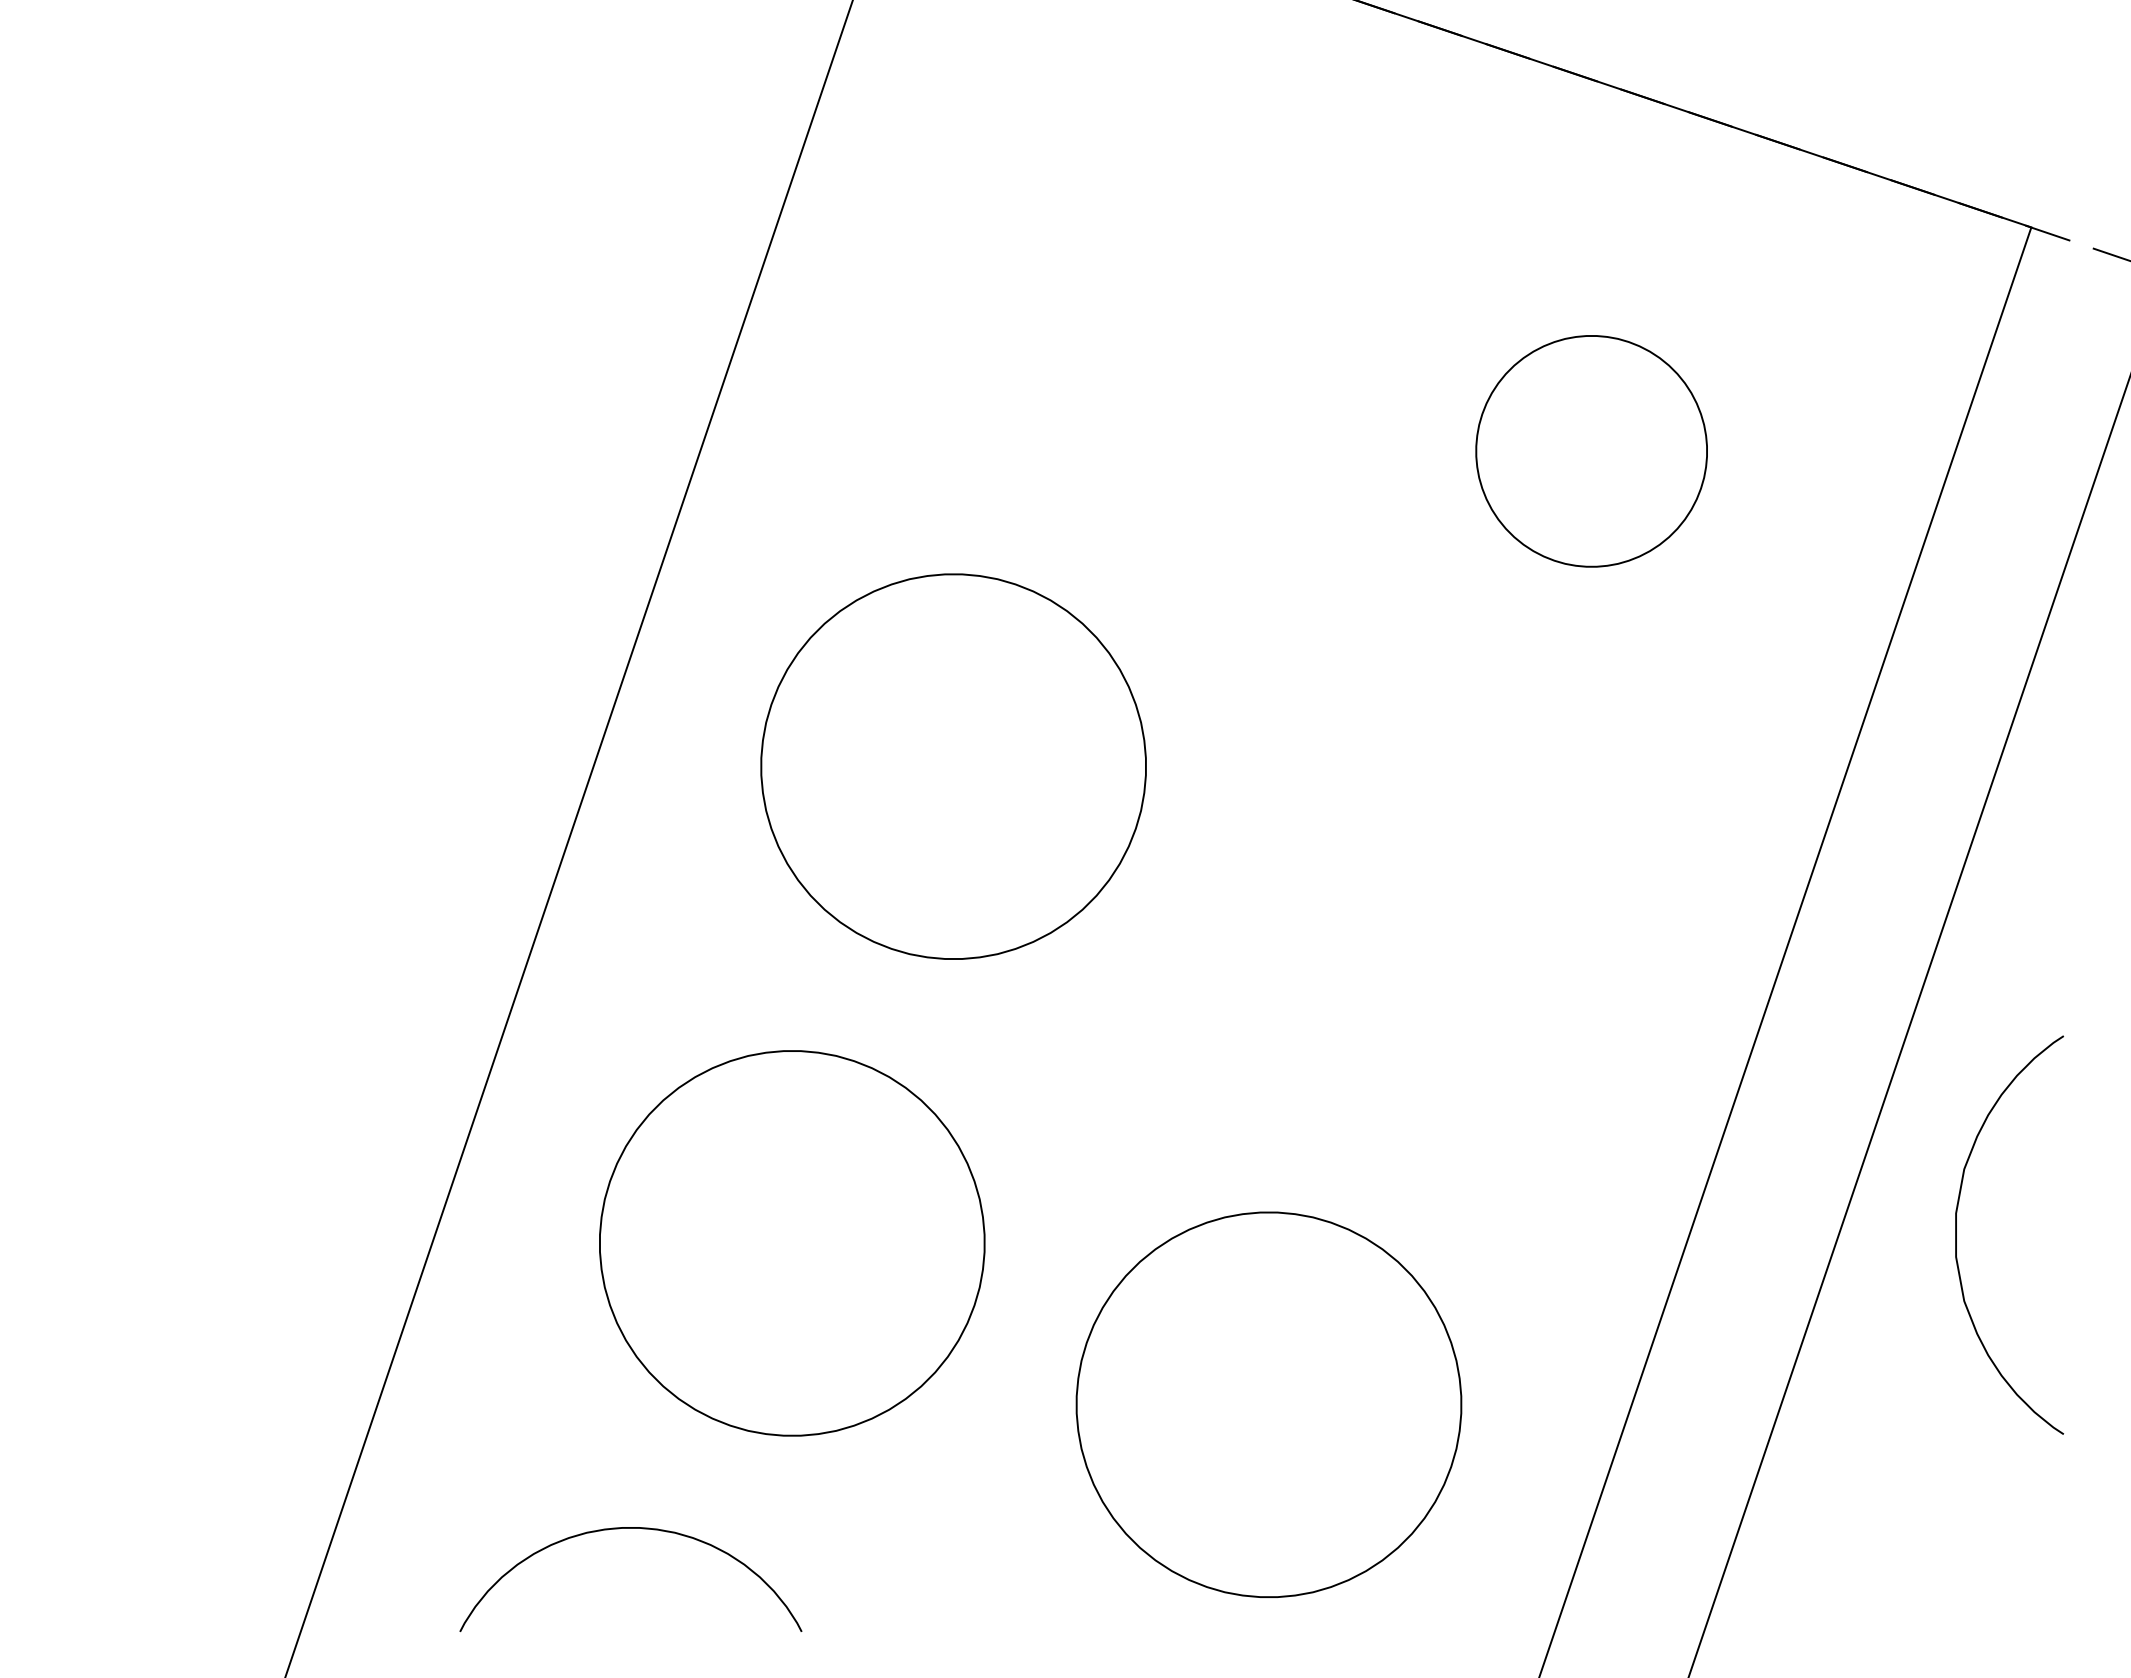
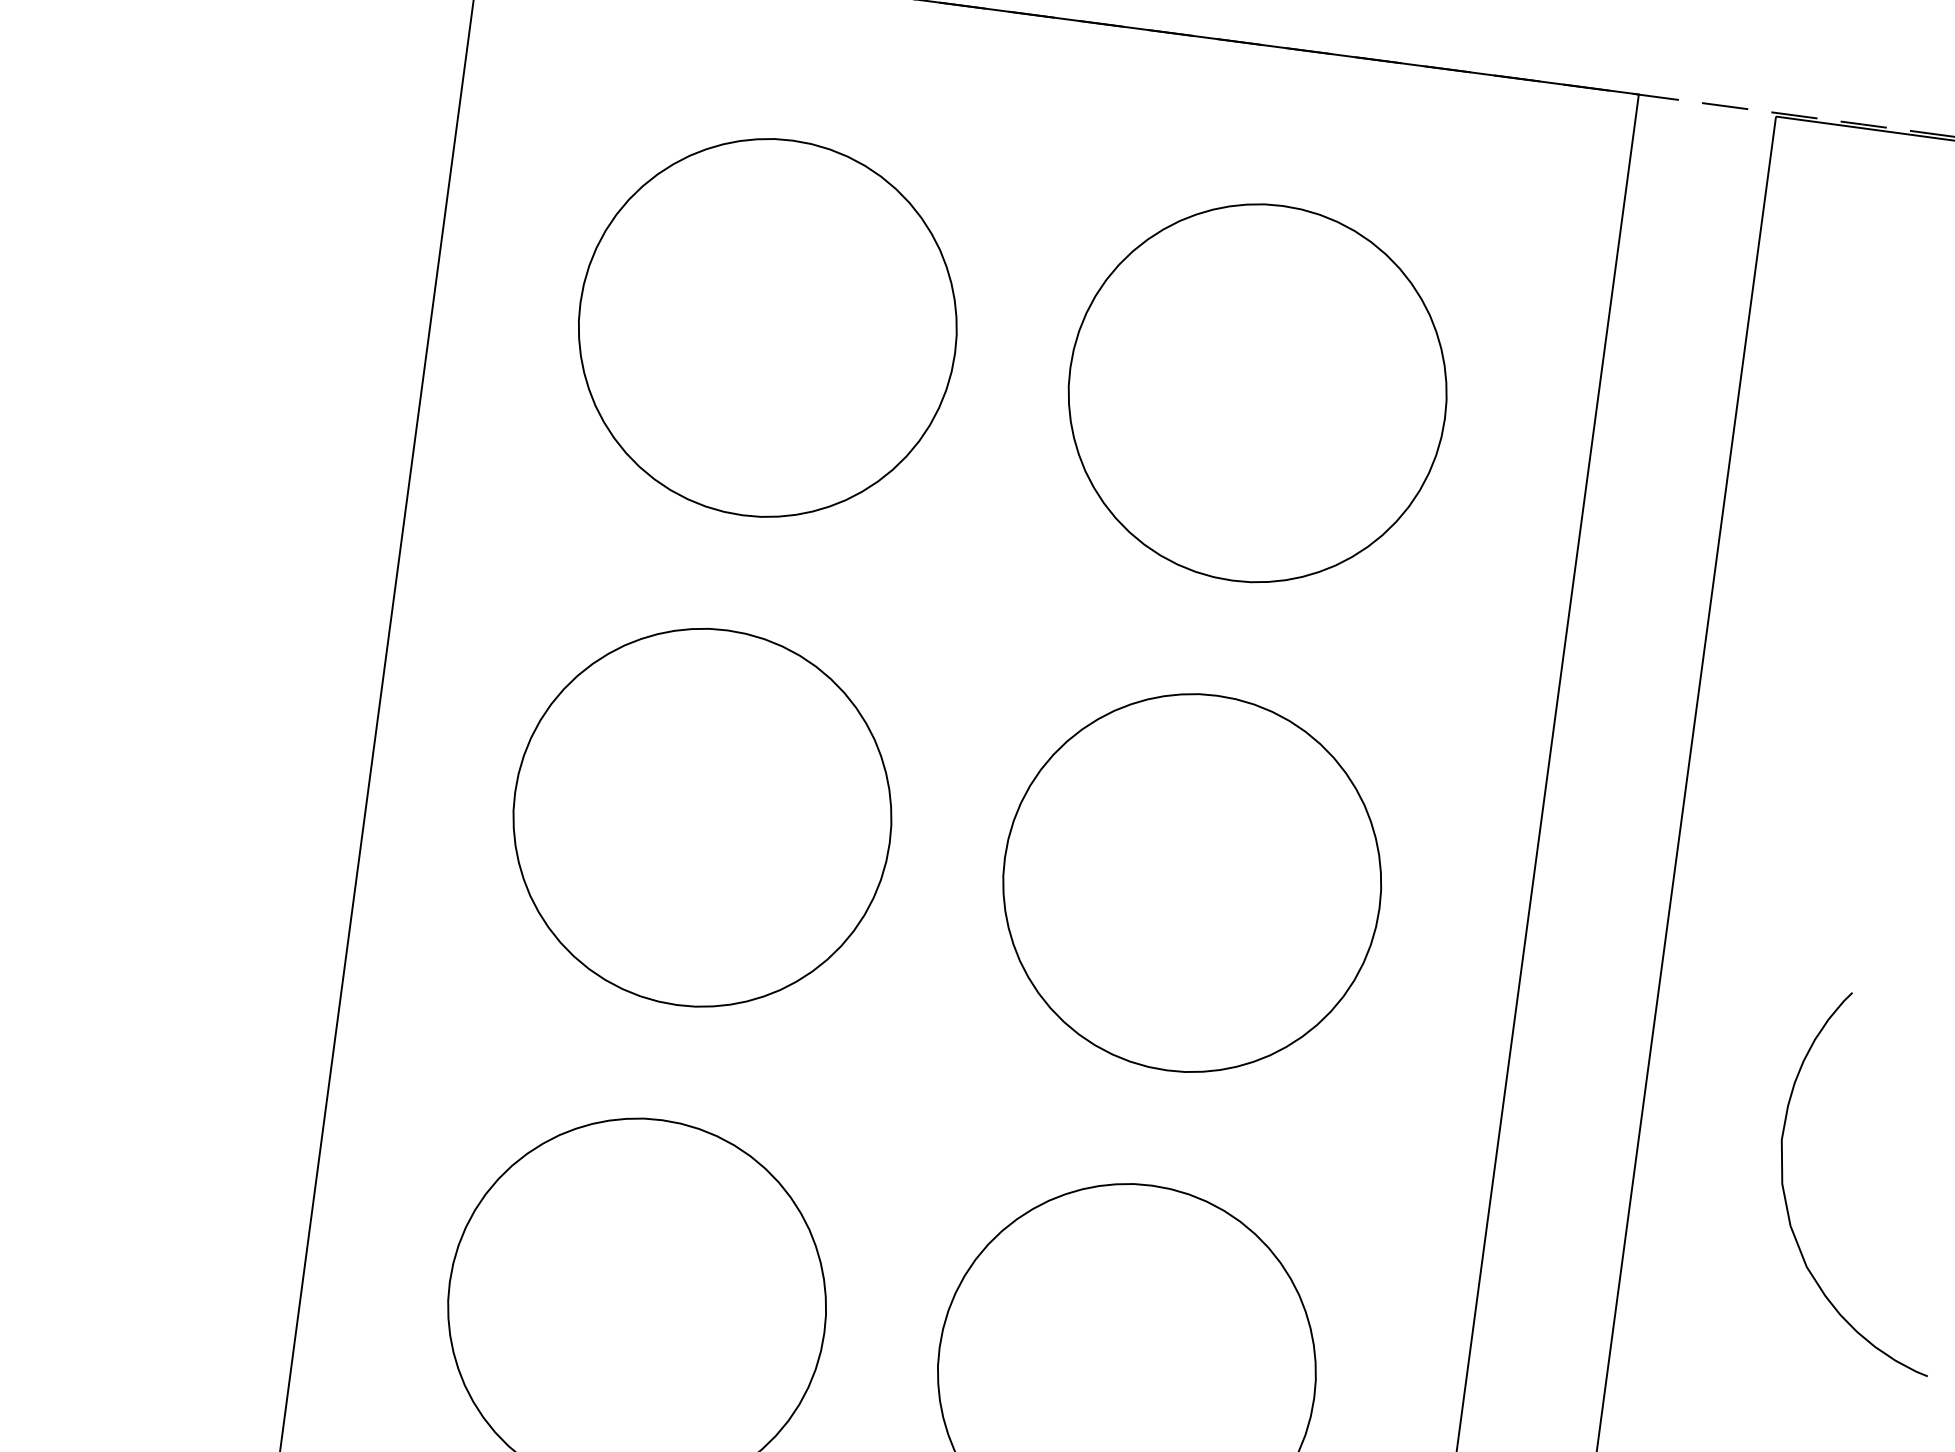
part: (1114, 289) -> (767, 327), added
part: (1591, 451) -> (1257, 393), size x1.67
part: (1430, 927) -> (1192, 882), added
curve: (1956, 1234) -> (1786, 1204), moved

